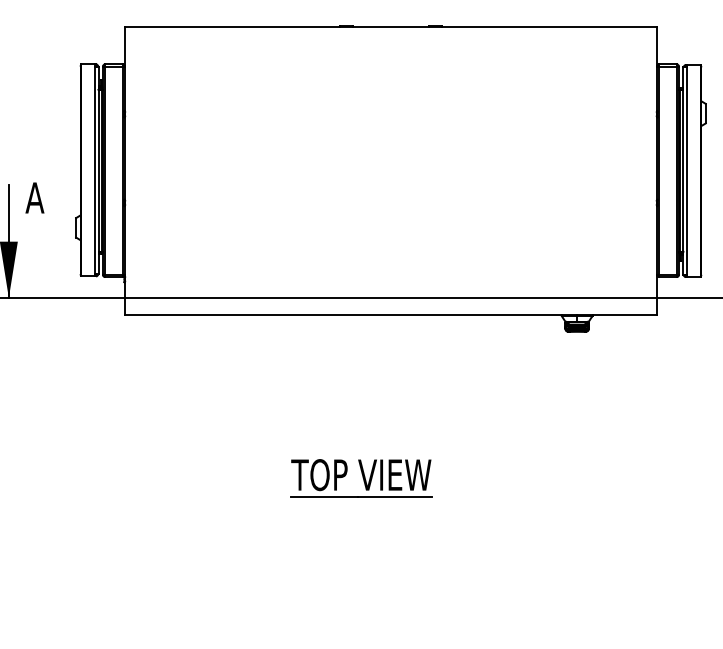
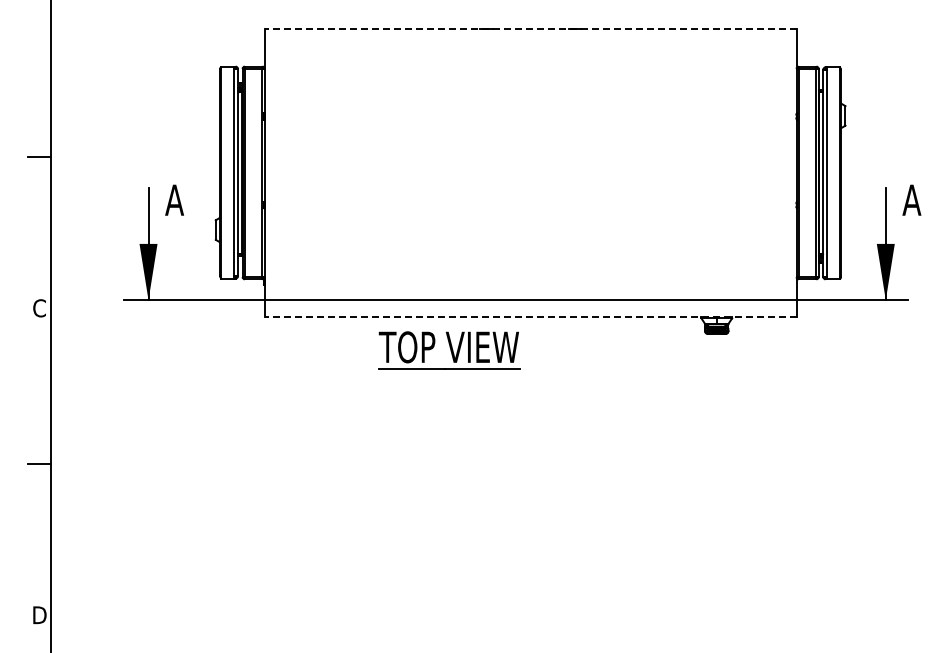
line: (390, 26) -> (530, 28), solid -> dashed
line: (390, 315) -> (530, 317), solid -> dashed
part: (361, 478) -> (449, 350), moved

